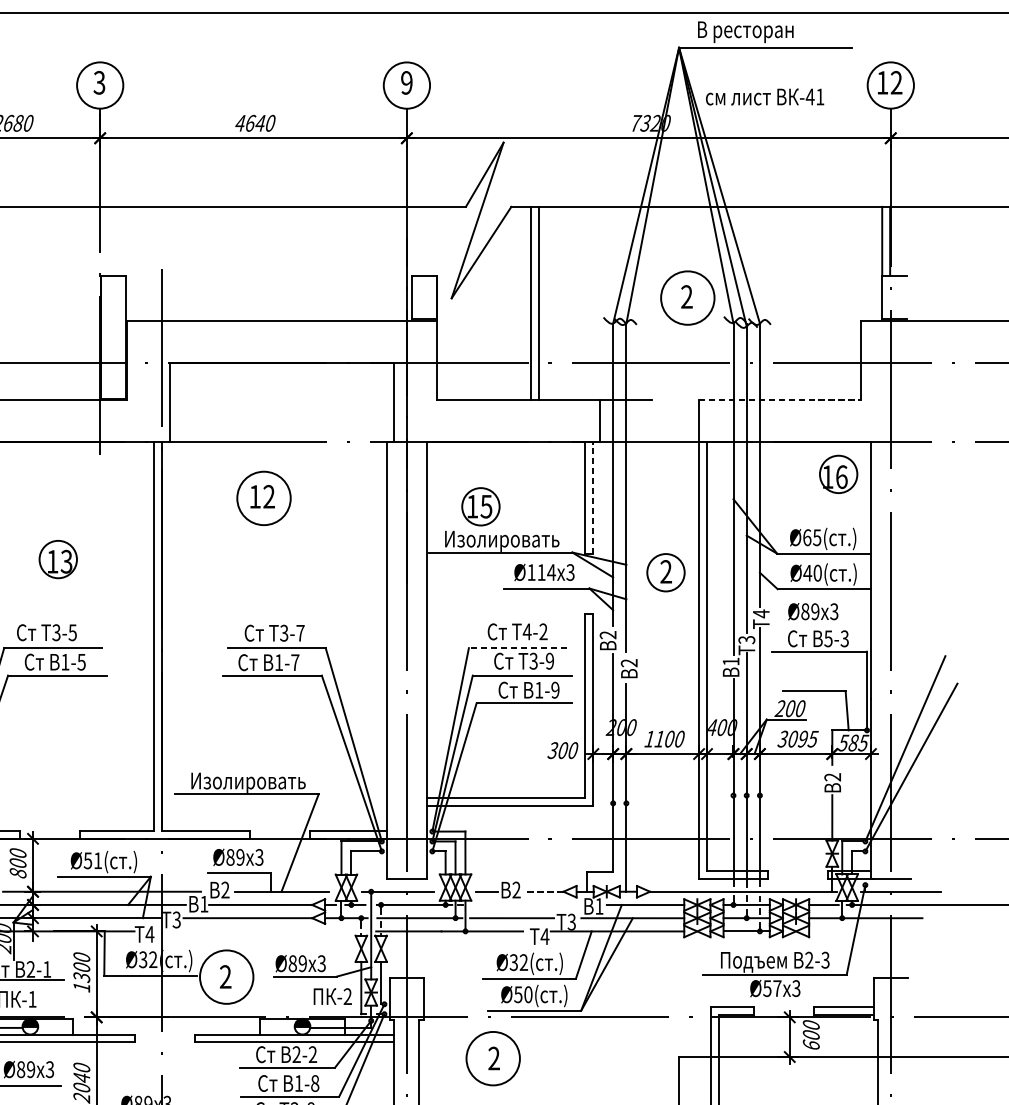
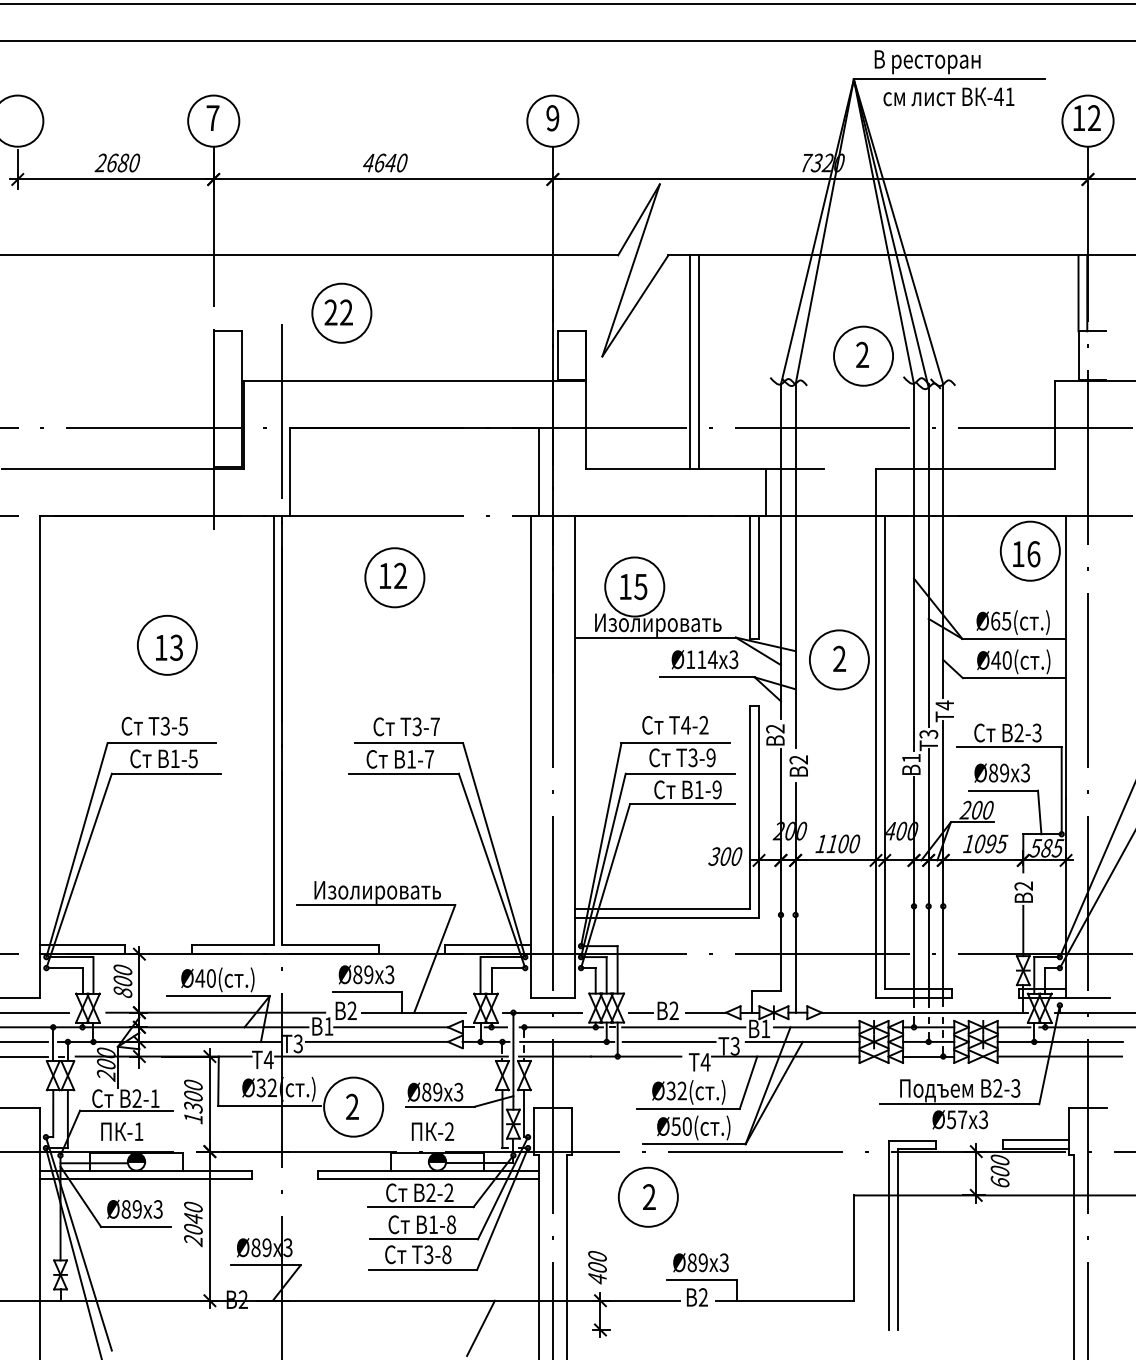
text: (99, 83) -> (212, 118), 3 -> 7
text: (764, 96) -> (948, 96), moved
part: (215, 258) -> (341, 312), added
line: (780, 399) -> (965, 468), dashed -> solid
circle: (837, 473) -> (1029, 550), size x1.43
line: (593, 498) -> (759, 577), dashed -> solid
circle: (480, 506) -> (634, 586), size x1.43
circle: (57, 558) -> (166, 644), size x1.43
circle: (665, 572) -> (838, 659), size x1.43
text: (812, 611) -> (1001, 772), moved
text: (827, 638) -> (1018, 732), 5-3 -> 2-3
line: (517, 648) -> (675, 743), dashed -> solid
text: (782, 738) -> (968, 843), 3095 -> 1095
text: (92, 860) -> (205, 978), Ø51( -> Ø40(
line: (544, 891) -> (705, 1012), dashed -> solid
line: (525, 905) -> (683, 1027), added
line: (260, 931) -> (391, 1056), added
line: (865, 931) -> (1059, 1056), added
text: (332, 996) -> (432, 1131), moved

